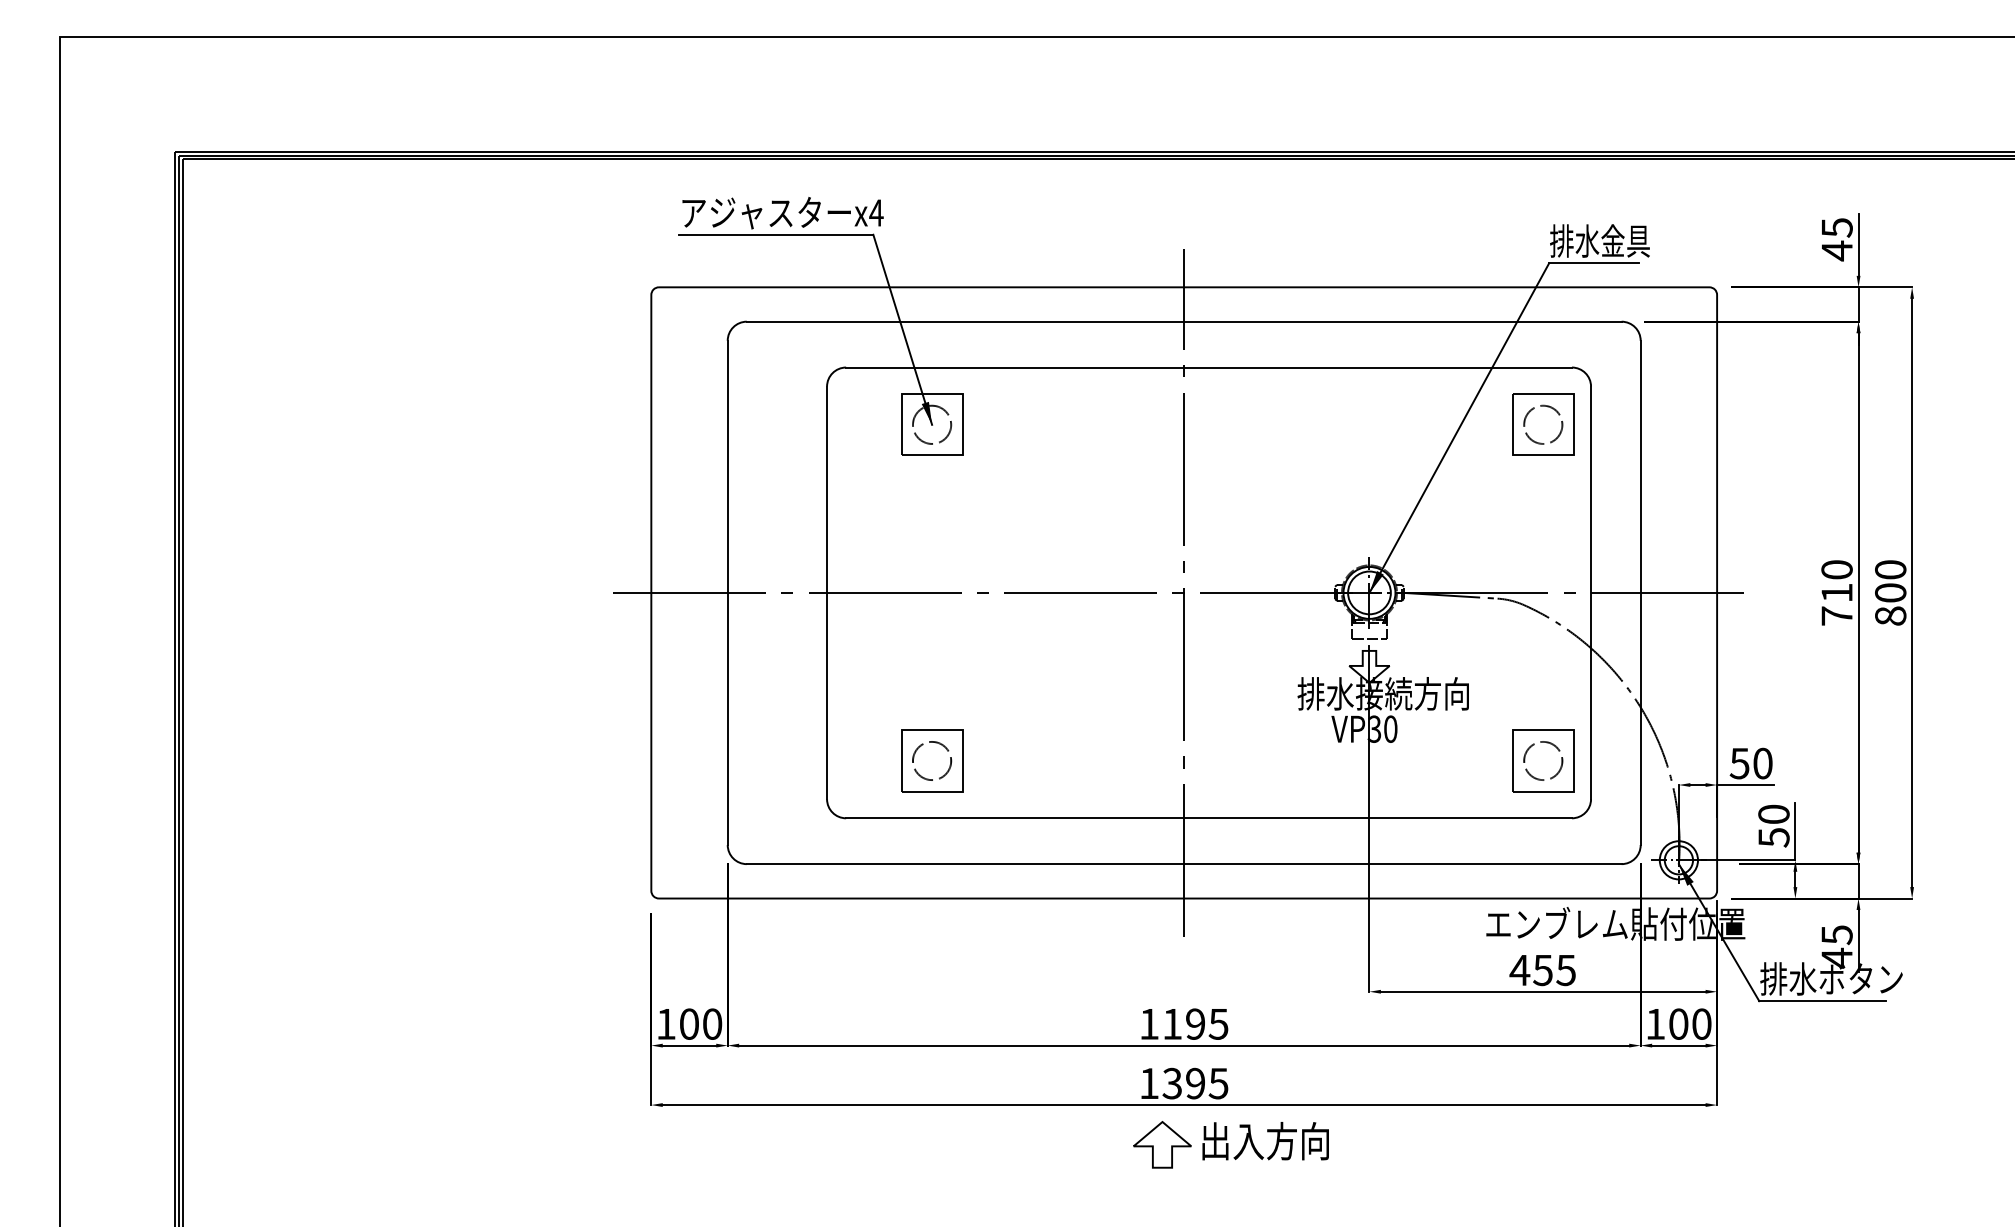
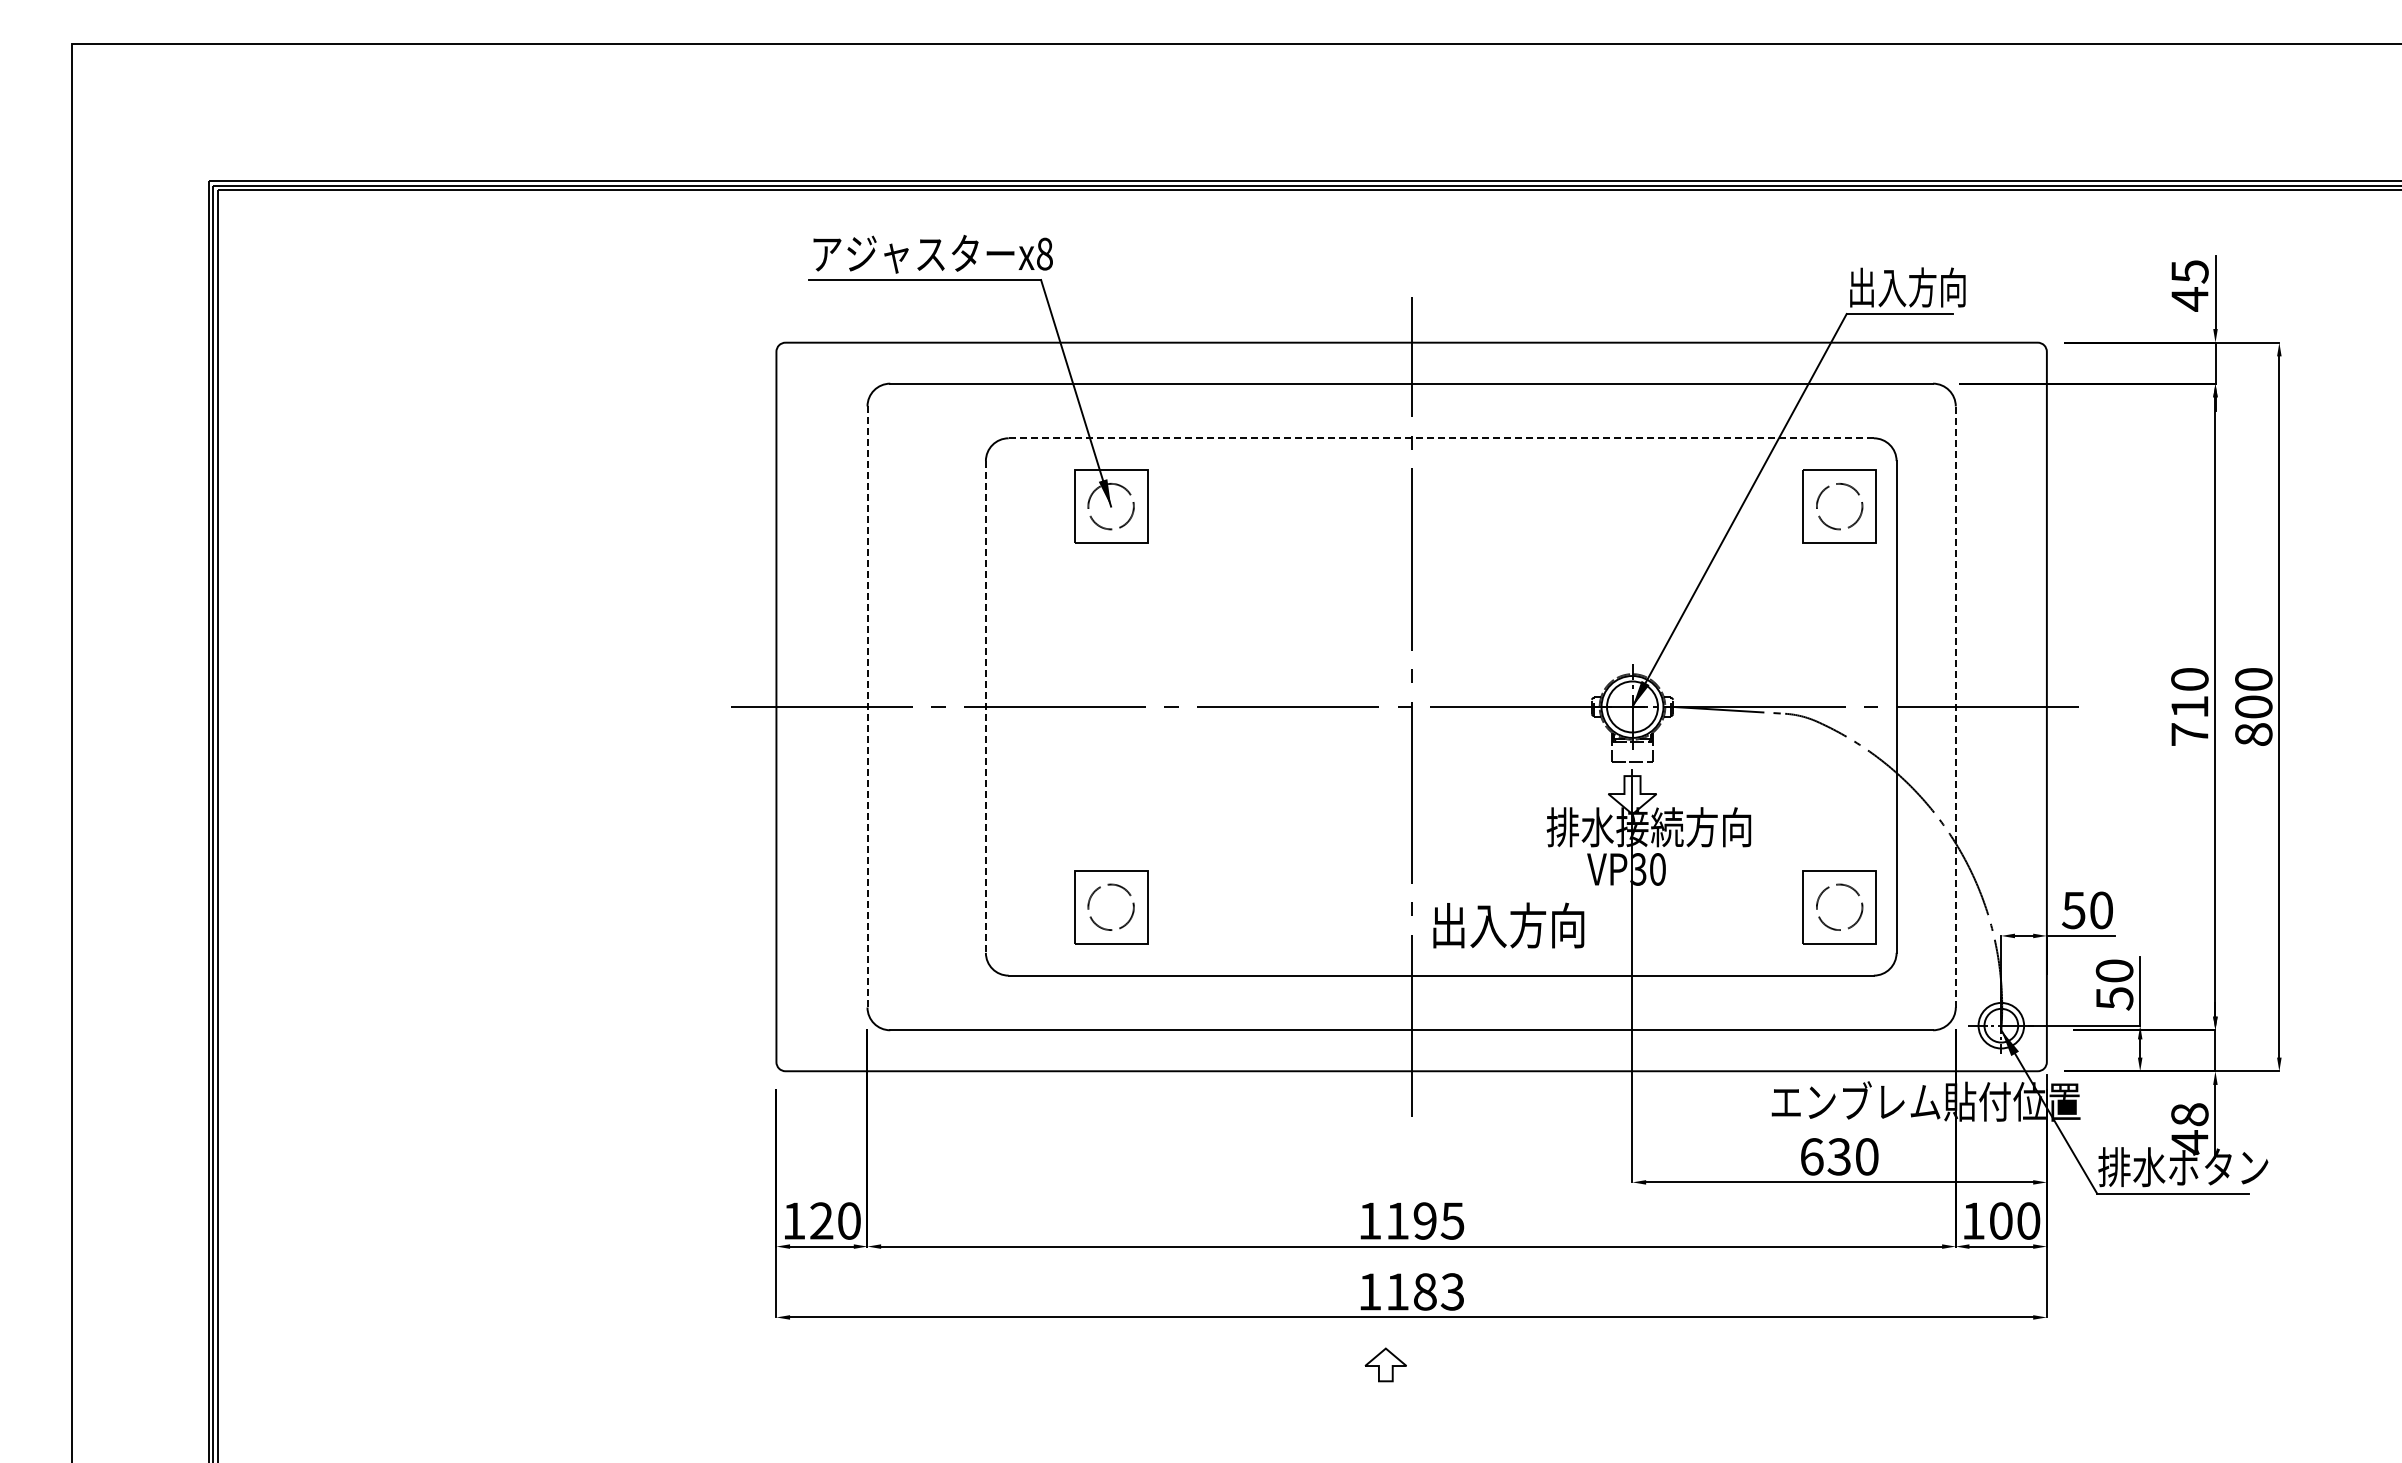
text: (876, 212) -> (1044, 253), x4 -> x8
text: (1599, 241) -> (1906, 287), 排水金具 -> 出入方向
line: (1209, 367) -> (1441, 438), solid -> dashed
line: (727, 592) -> (867, 706), solid -> dashed
line: (826, 592) -> (985, 706), solid -> dashed
line: (1640, 592) -> (1955, 706), solid -> dashed
text: (1836, 934) -> (2189, 1114), 45 -> 48
text: (1542, 970) -> (1838, 1156), 455 -> 630
text: (689, 1023) -> (821, 1220), 100 -> 120
text: (1194, 1083) -> (1424, 1291), 1395 -> 1183
text: (1265, 1141) -> (1508, 925), moved
part: (1162, 1144) -> (1385, 1364), size x0.6

